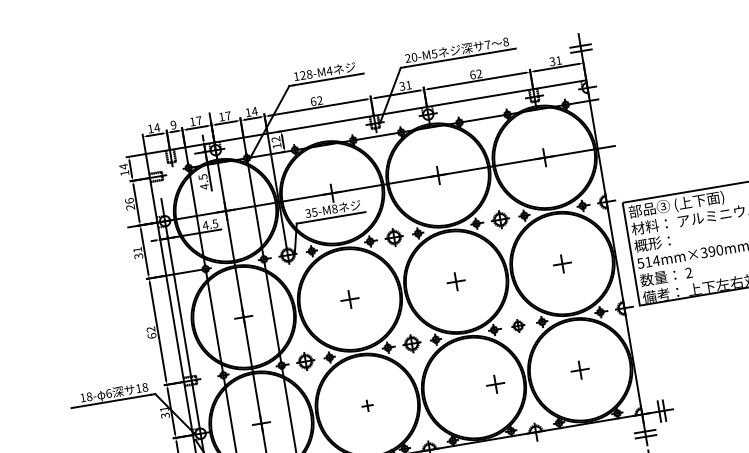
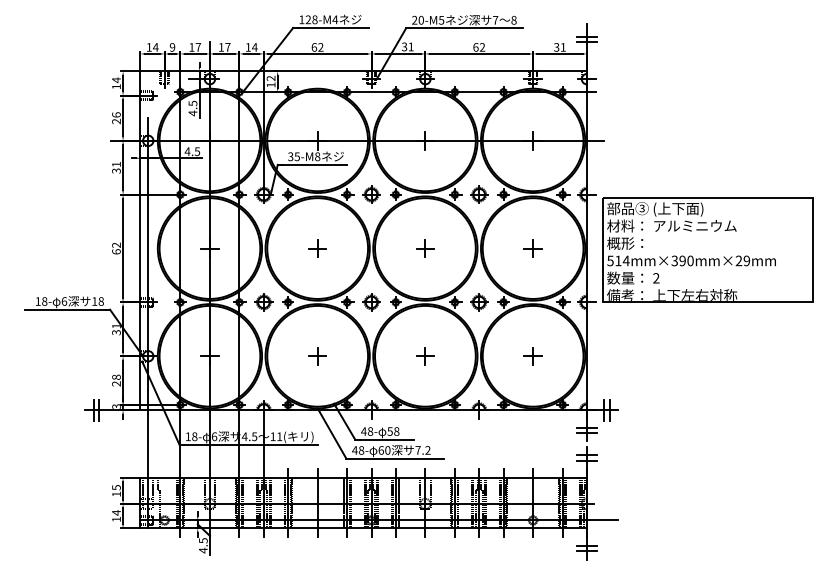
part: (518, 326) -> (479, 302), size x1.43
part: (495, 384) -> (425, 356), moved
part: (367, 406) -> (317, 356), size x1.67

